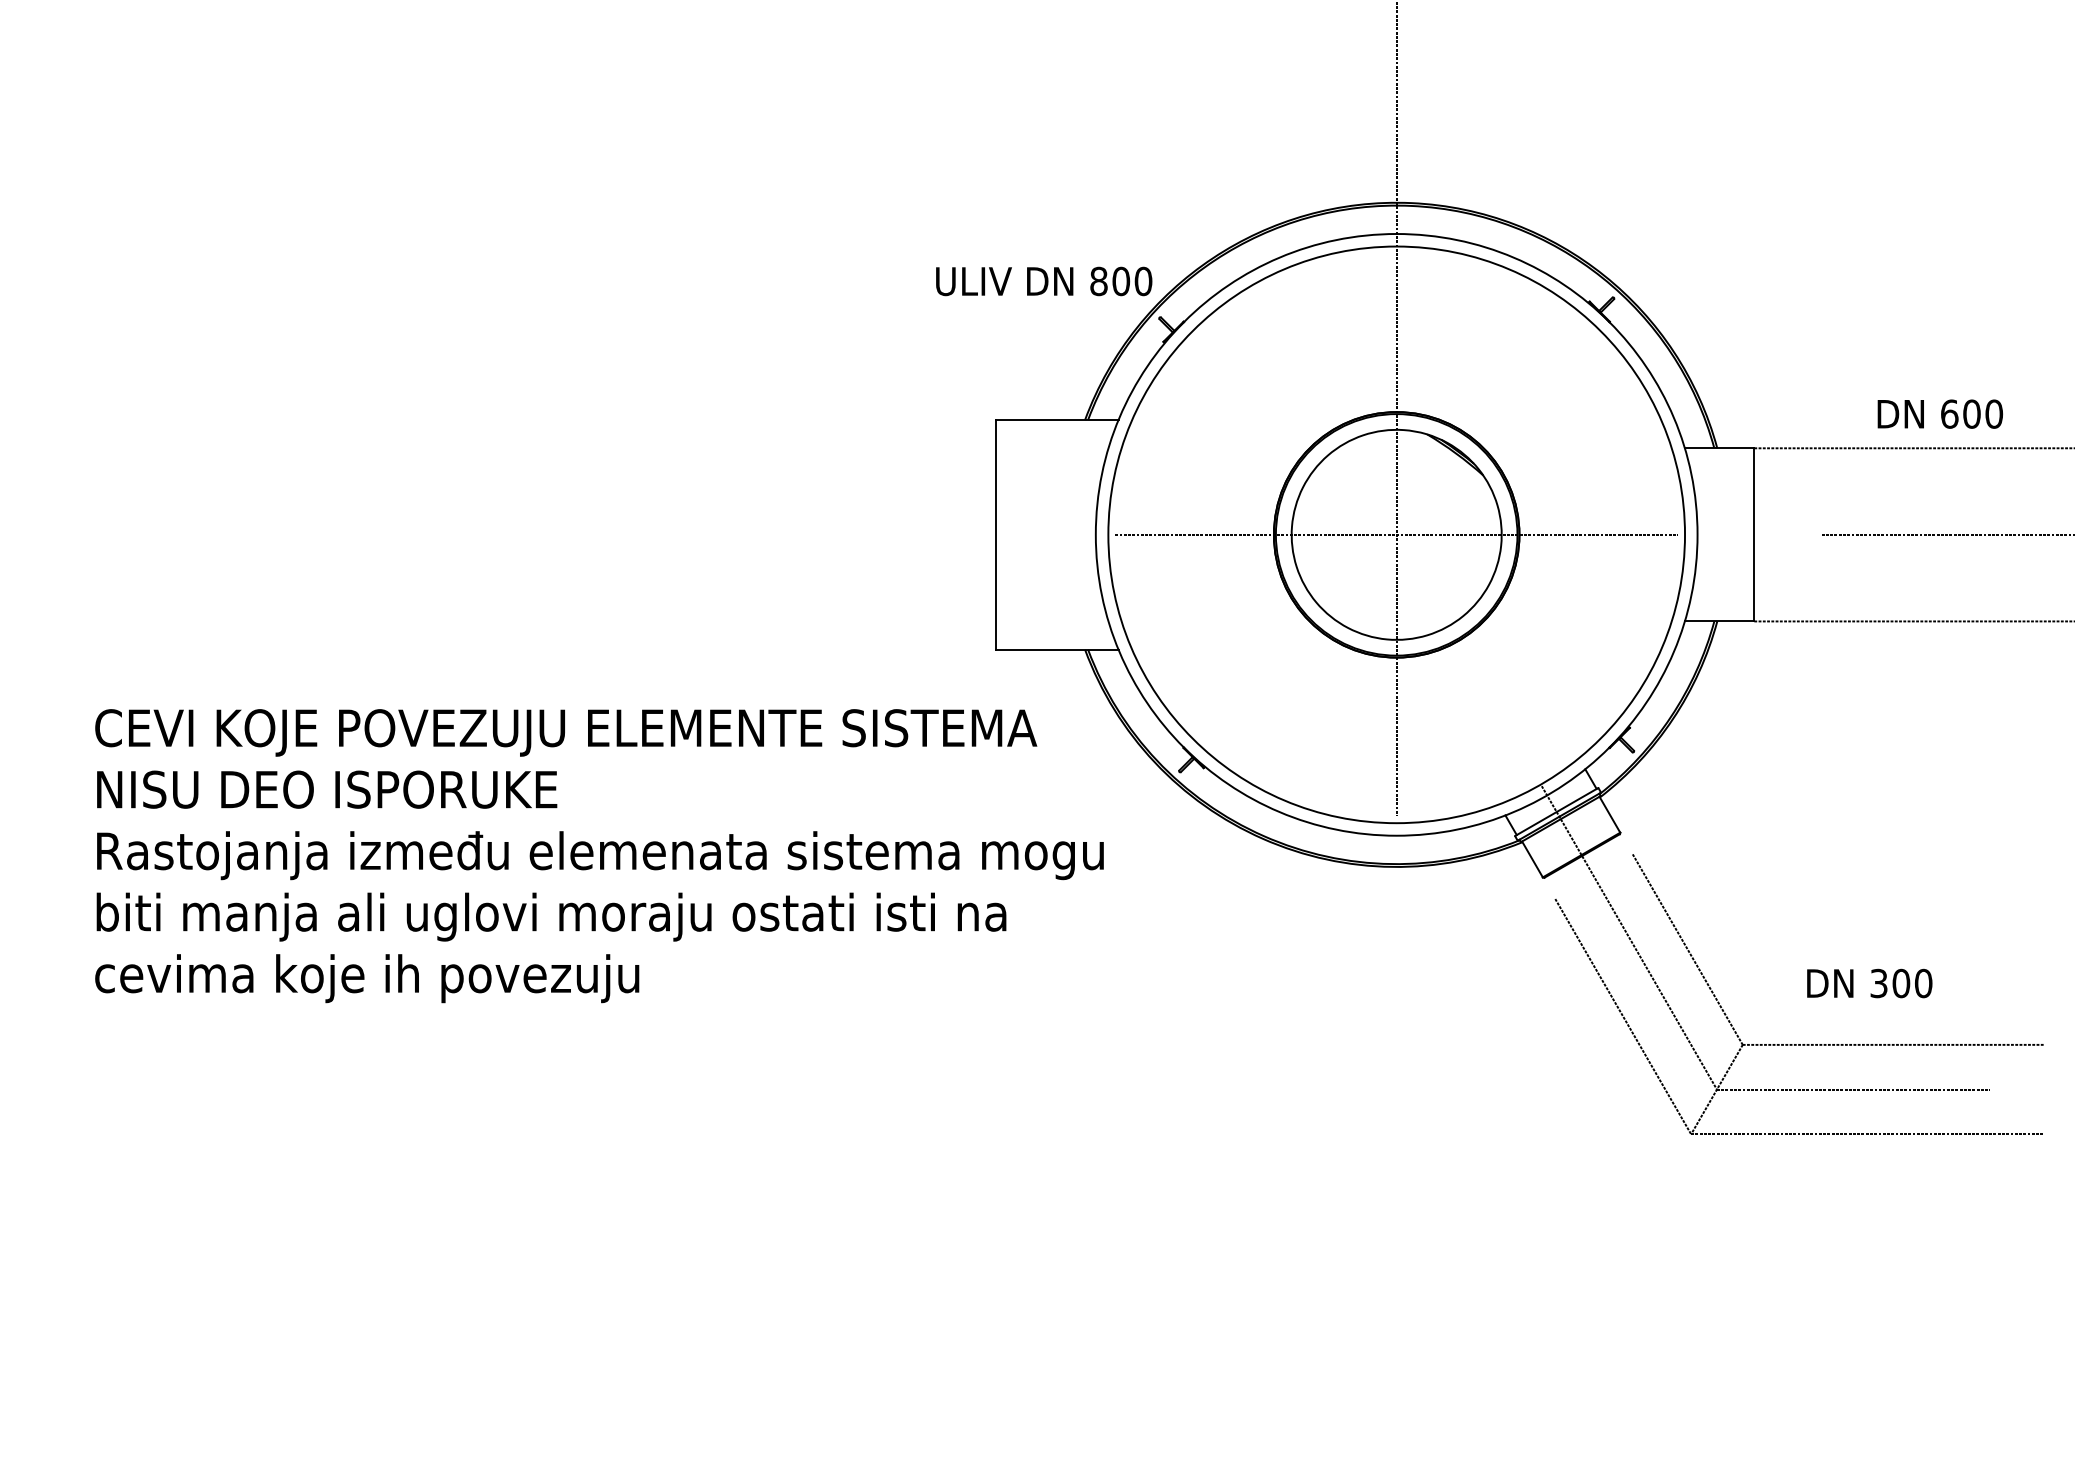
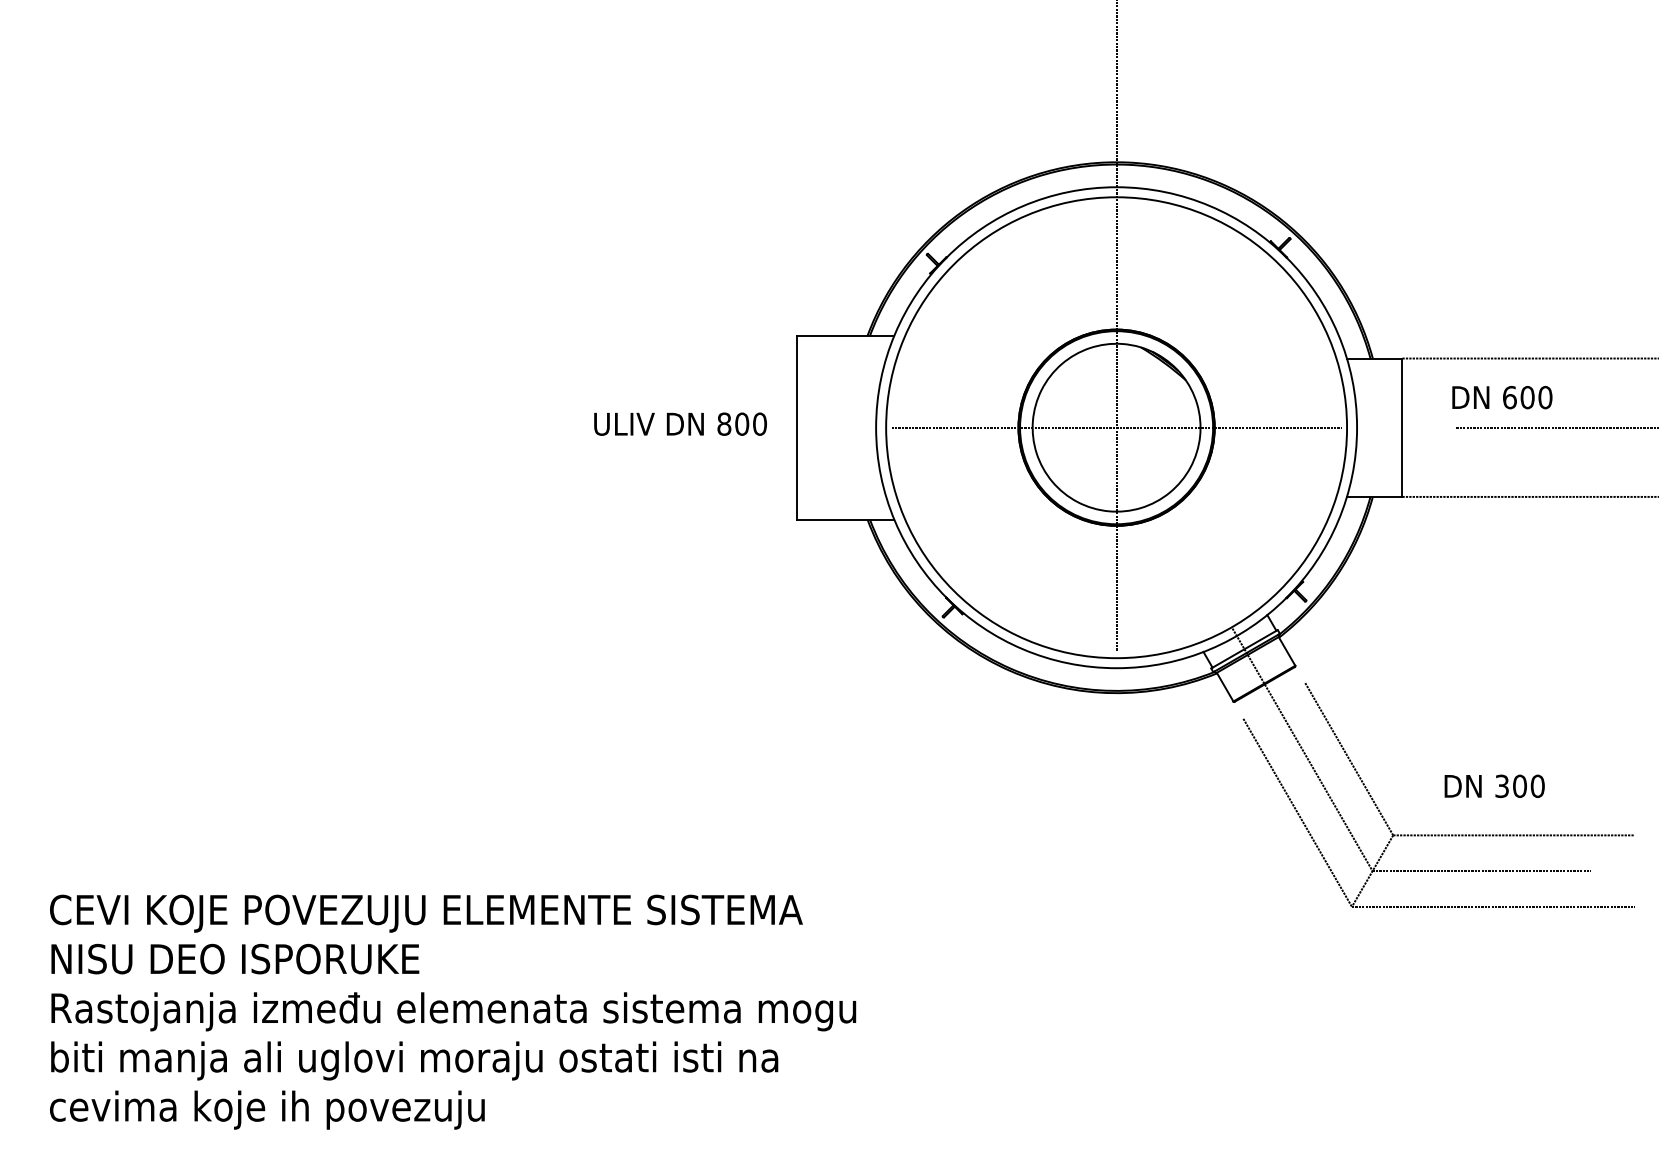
text: (1044, 281) -> (680, 424), moved
text: (1939, 413) -> (1501, 397), moved
text: (599, 856) -> (453, 1012), moved

